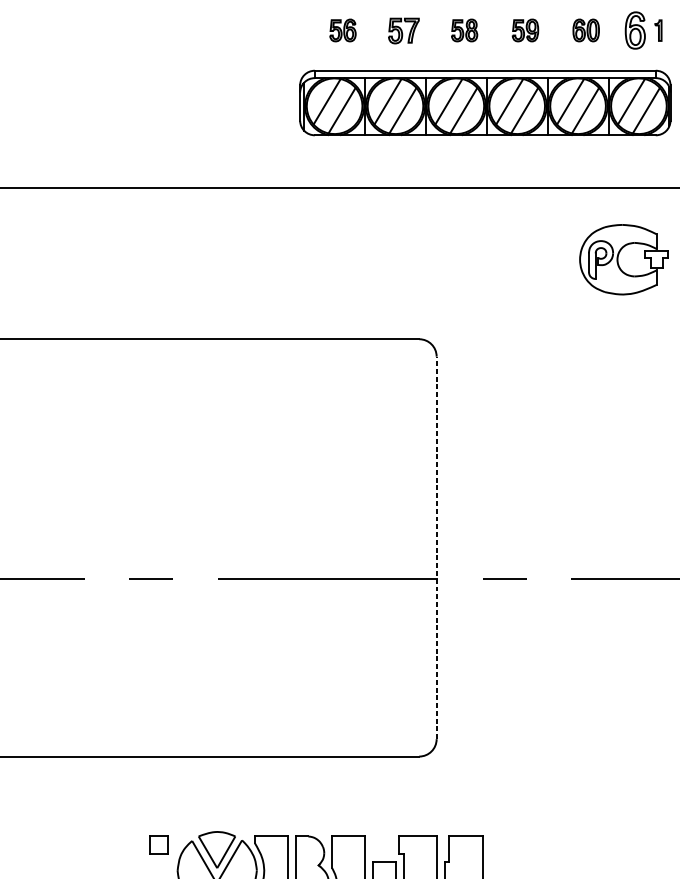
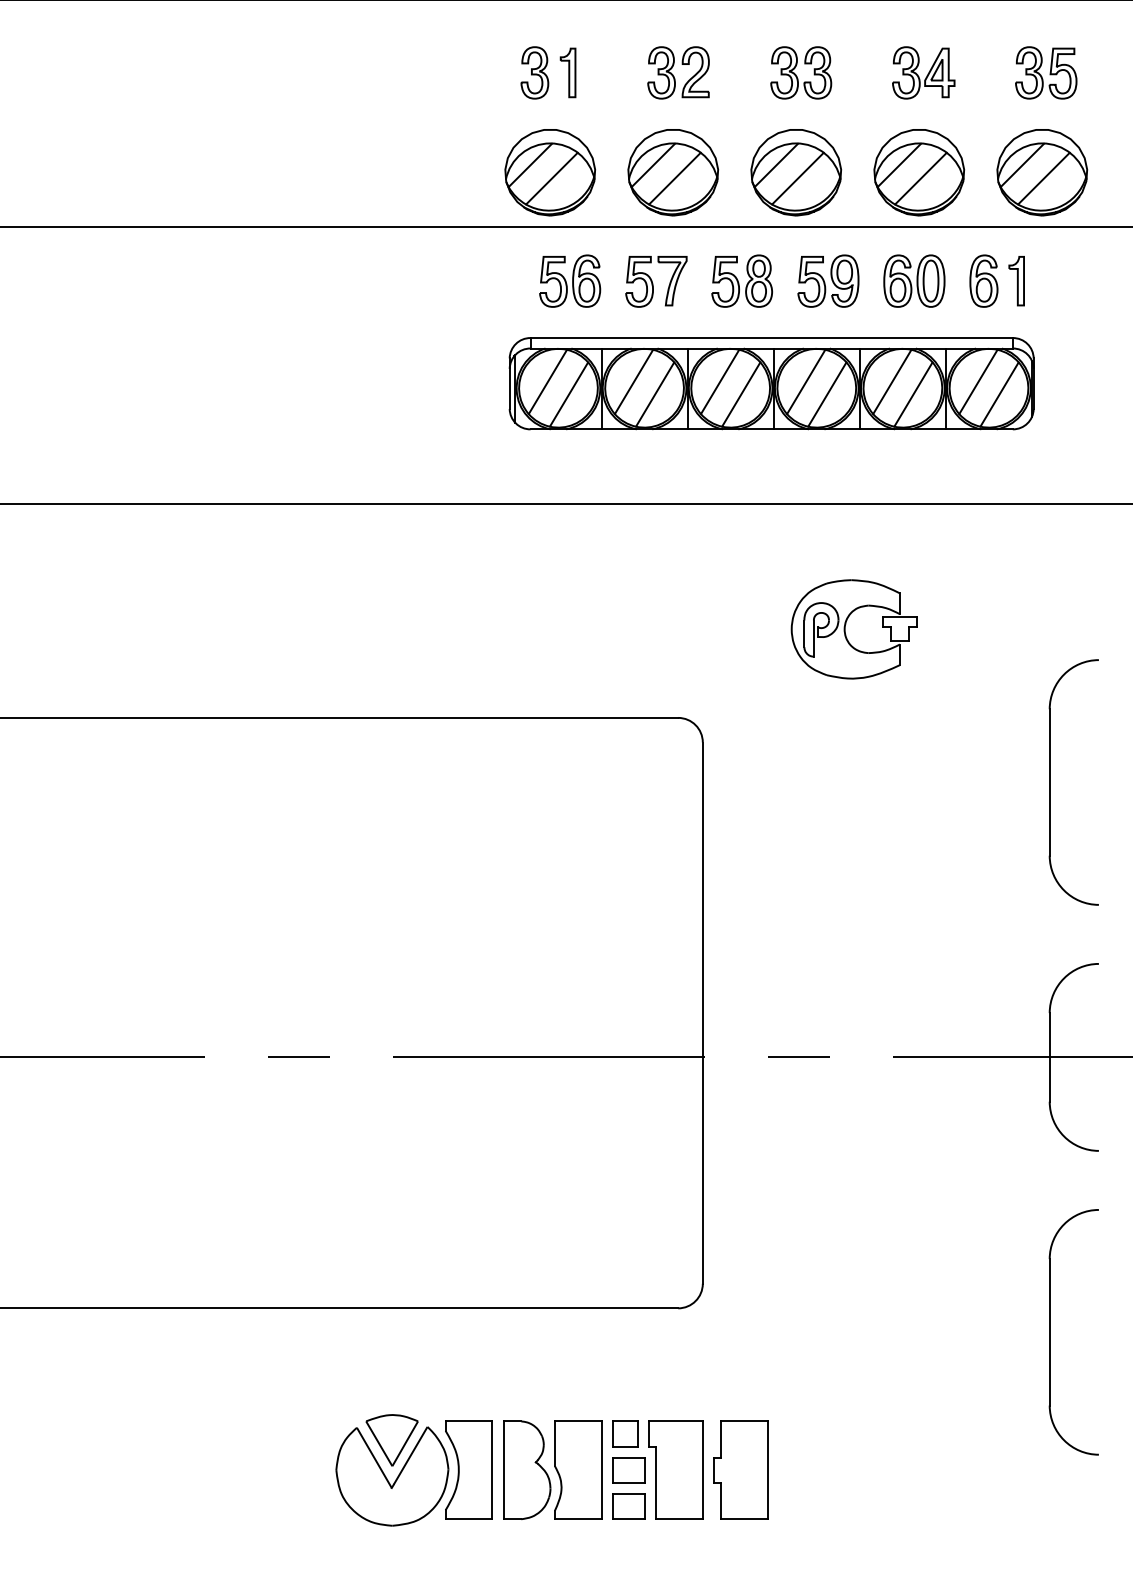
part: (343, 30) -> (570, 280), size x1.67
part: (403, 30) -> (656, 281), size x1.43
part: (464, 30) -> (742, 280), size x1.67
part: (525, 30) -> (828, 280), size x1.67
part: (586, 30) -> (914, 280), size x1.67
part: (658, 30) -> (1016, 281), size x1.67
part: (618, 259) -> (845, 629), moved
line: (436, 548) -> (702, 1013), dashed -> solid
part: (158, 845) -> (625, 1433), moved

